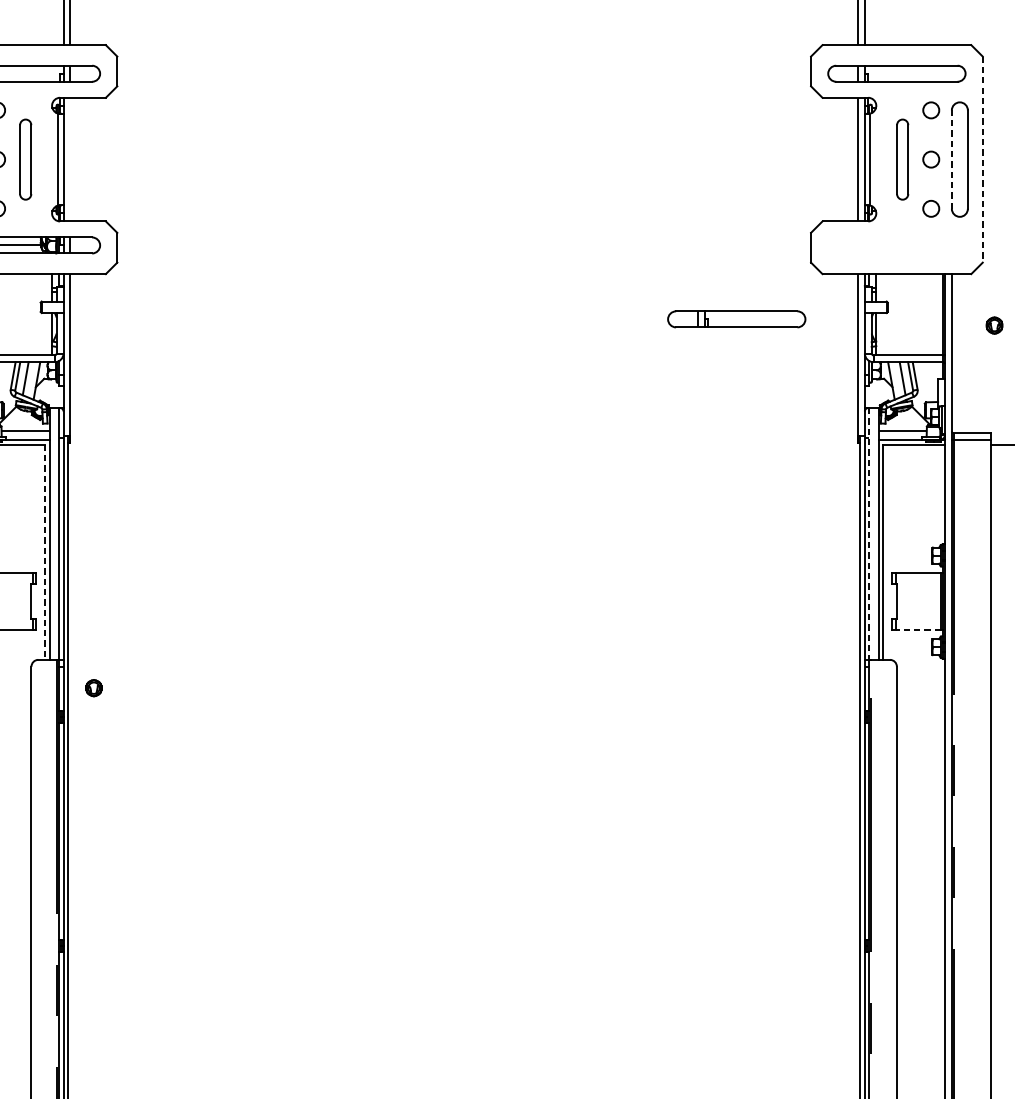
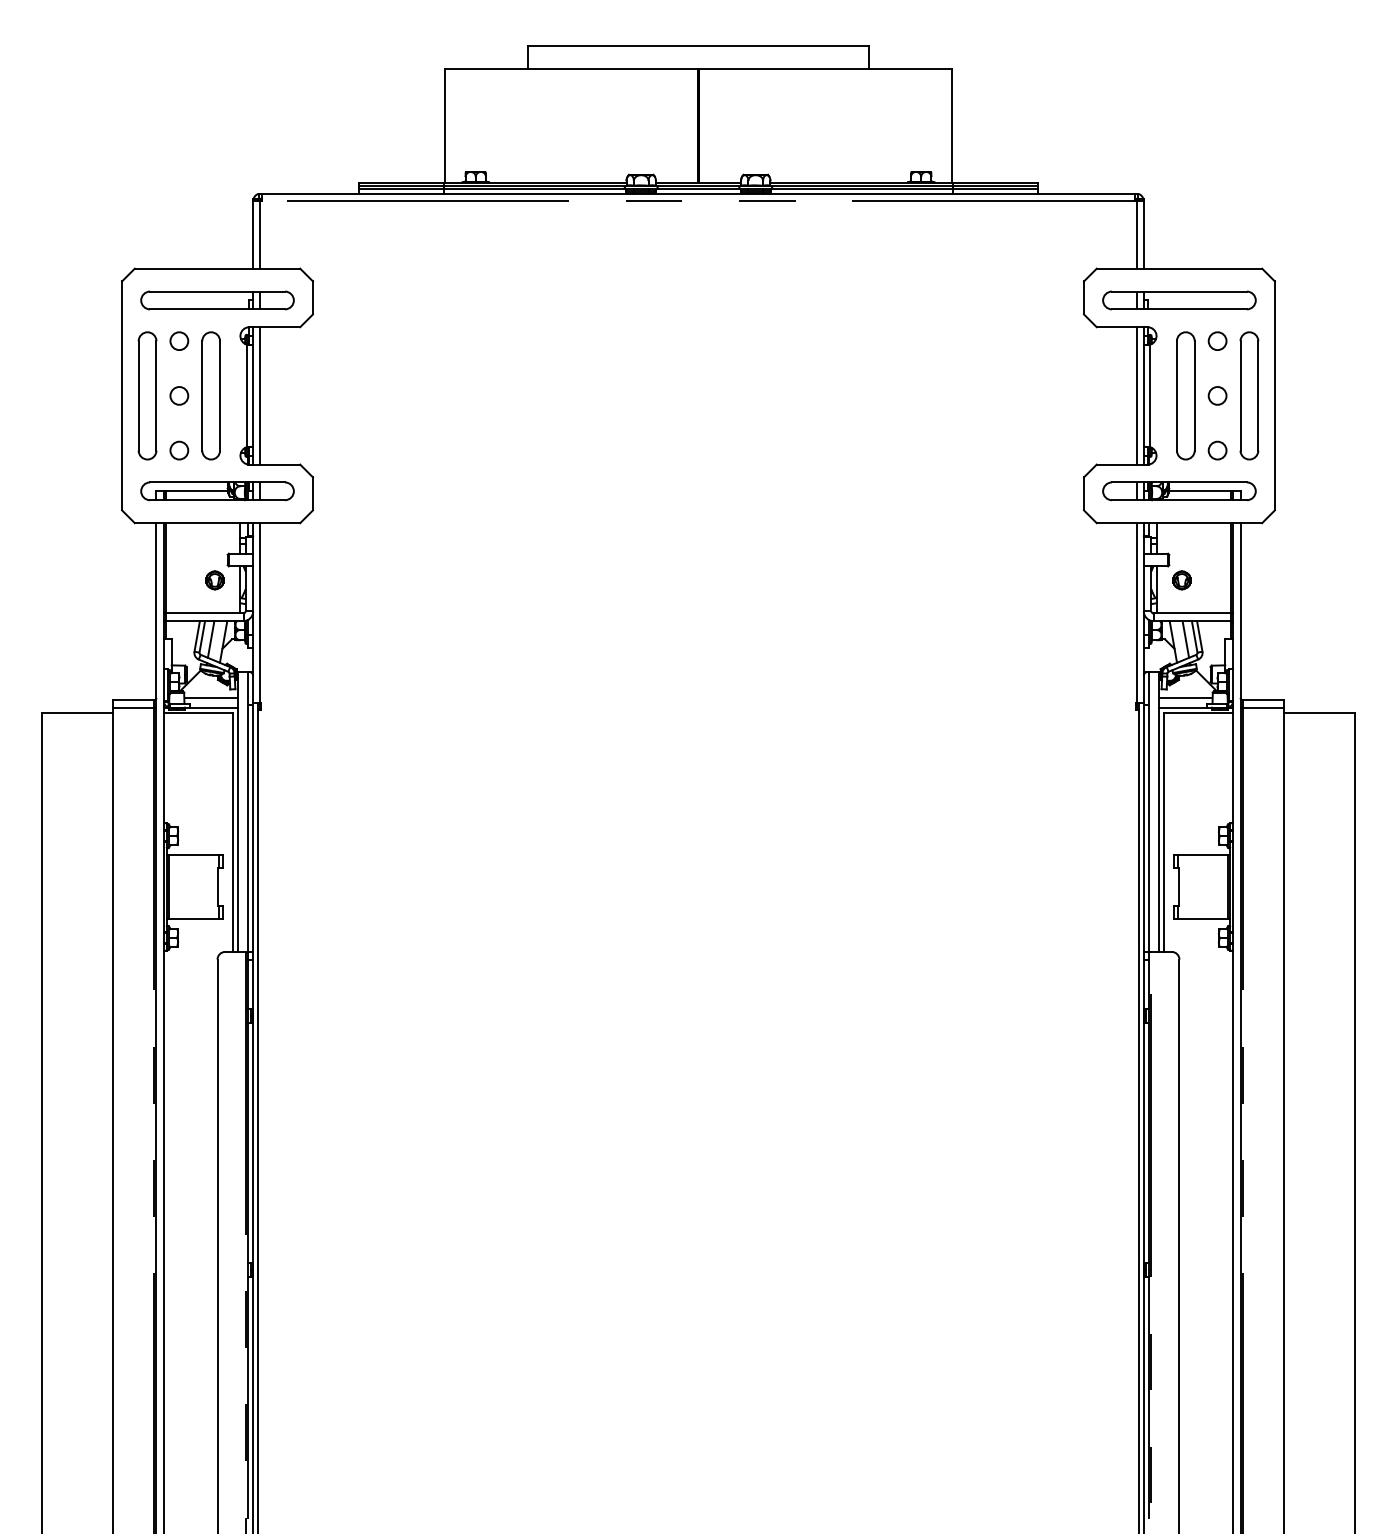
part: (25, 159) -> (210, 395), size x1.43
line: (70, 159) -> (260, 395), added
part: (902, 159) -> (1185, 395), size x1.43
line: (951, 159) -> (1240, 395), dashed -> solid
line: (982, 159) -> (1274, 395), dashed -> solid
part: (896, 245) -> (1179, 491), added
part: (736, 319) -> (1001, 573), removed
part: (994, 325) -> (1181, 580), moved
line: (869, 533) -> (1148, 811), dashed -> solid
line: (44, 552) -> (232, 832), dashed -> solid
line: (917, 629) -> (1202, 918), dashed -> solid
part: (93, 688) -> (214, 580), moved

